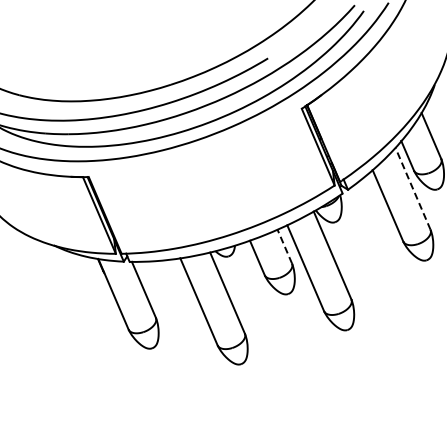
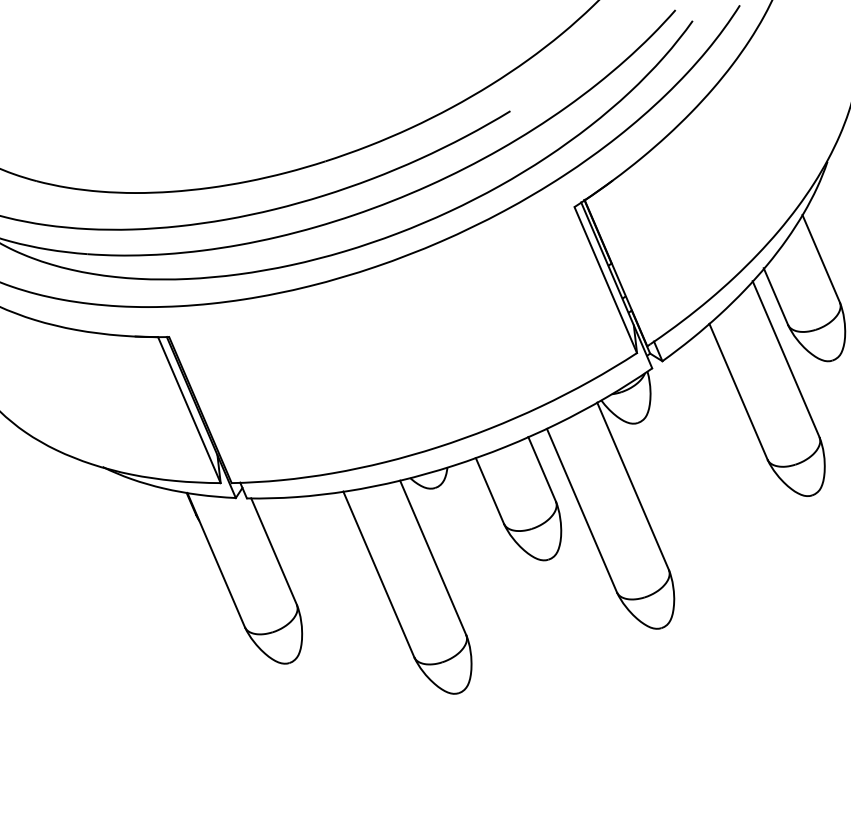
line: (412, 188) -> (785, 358), dashed -> solid
line: (284, 246) -> (541, 469), dashed -> solid

